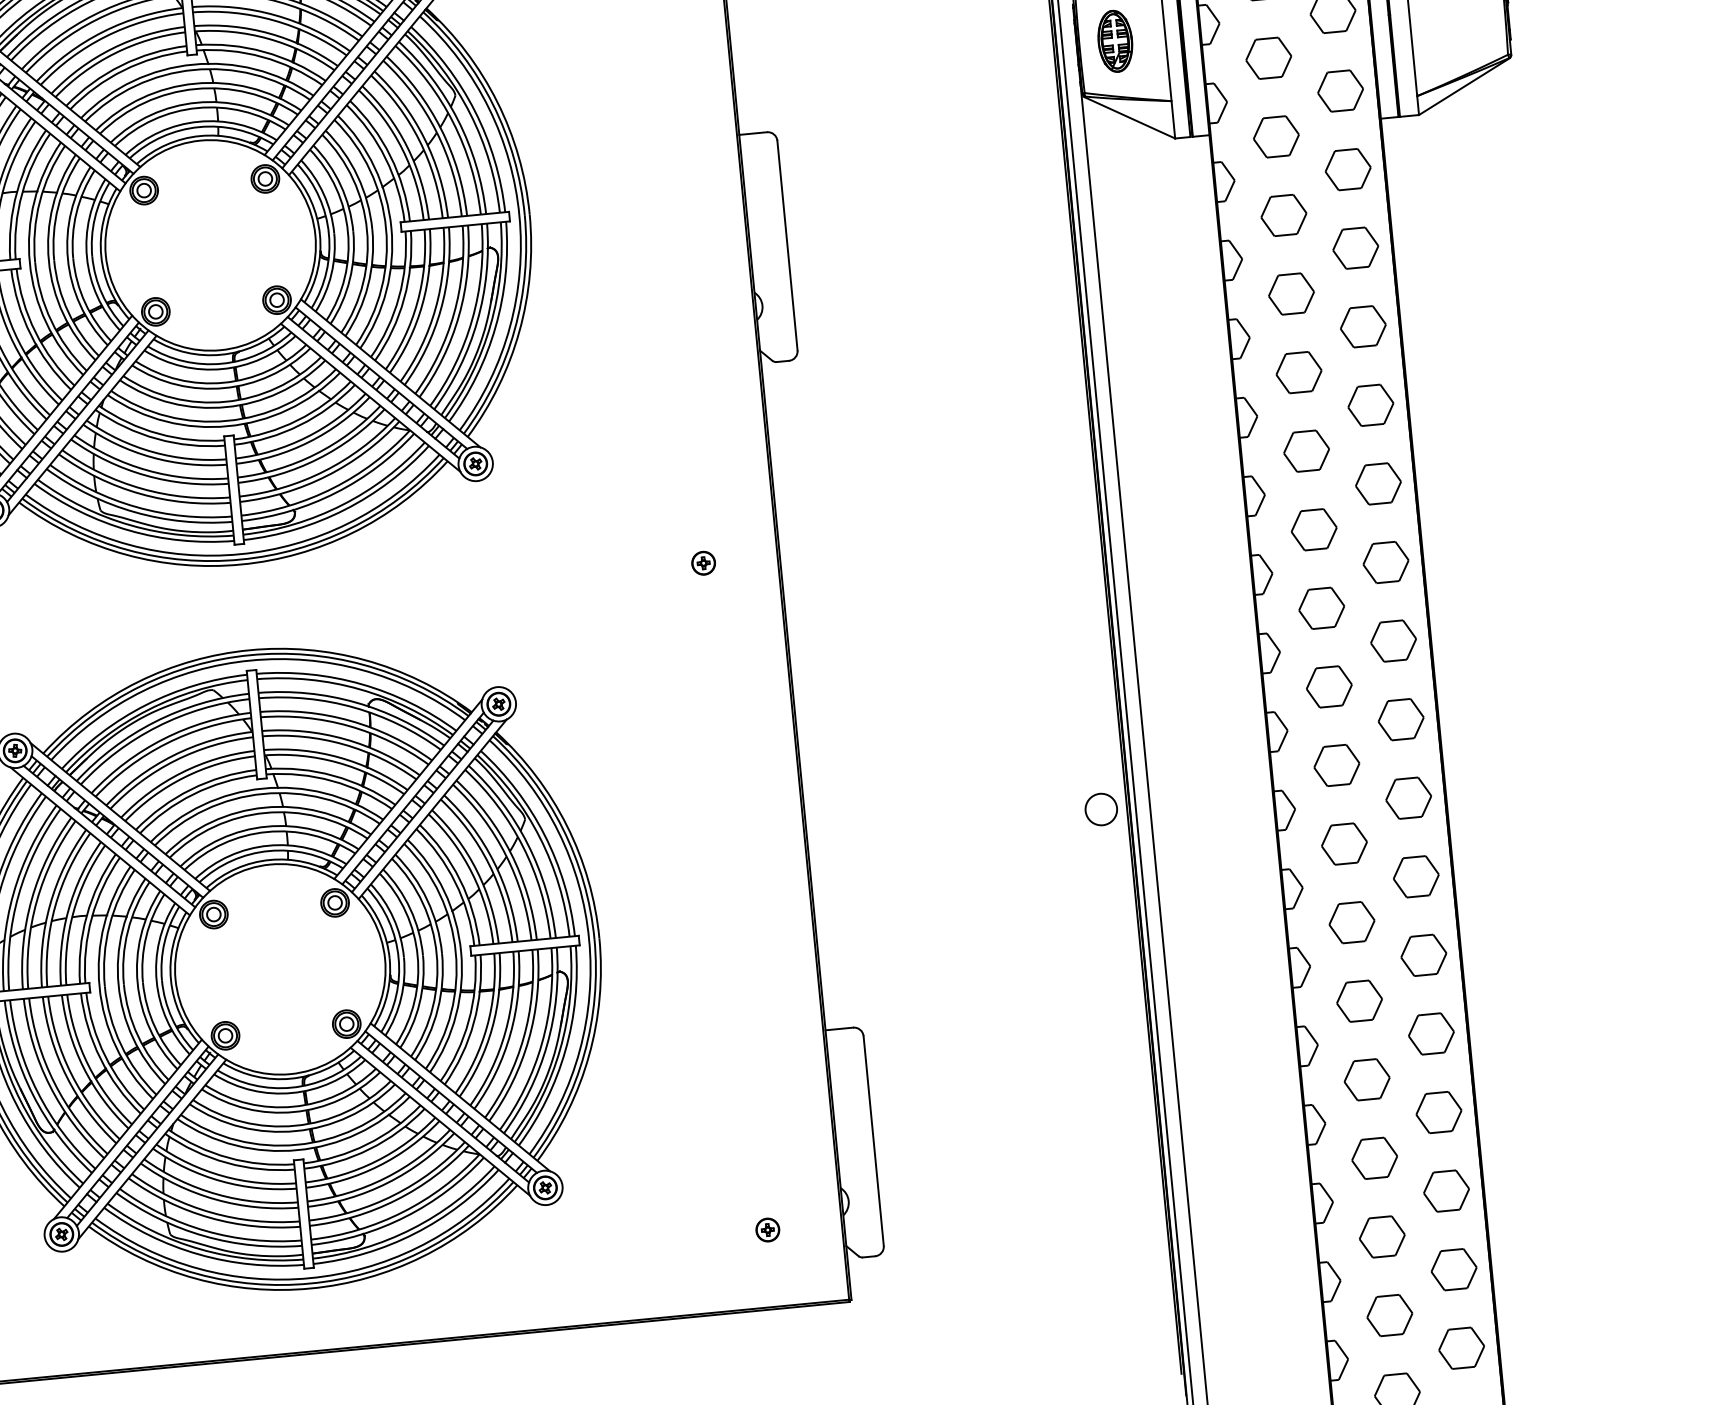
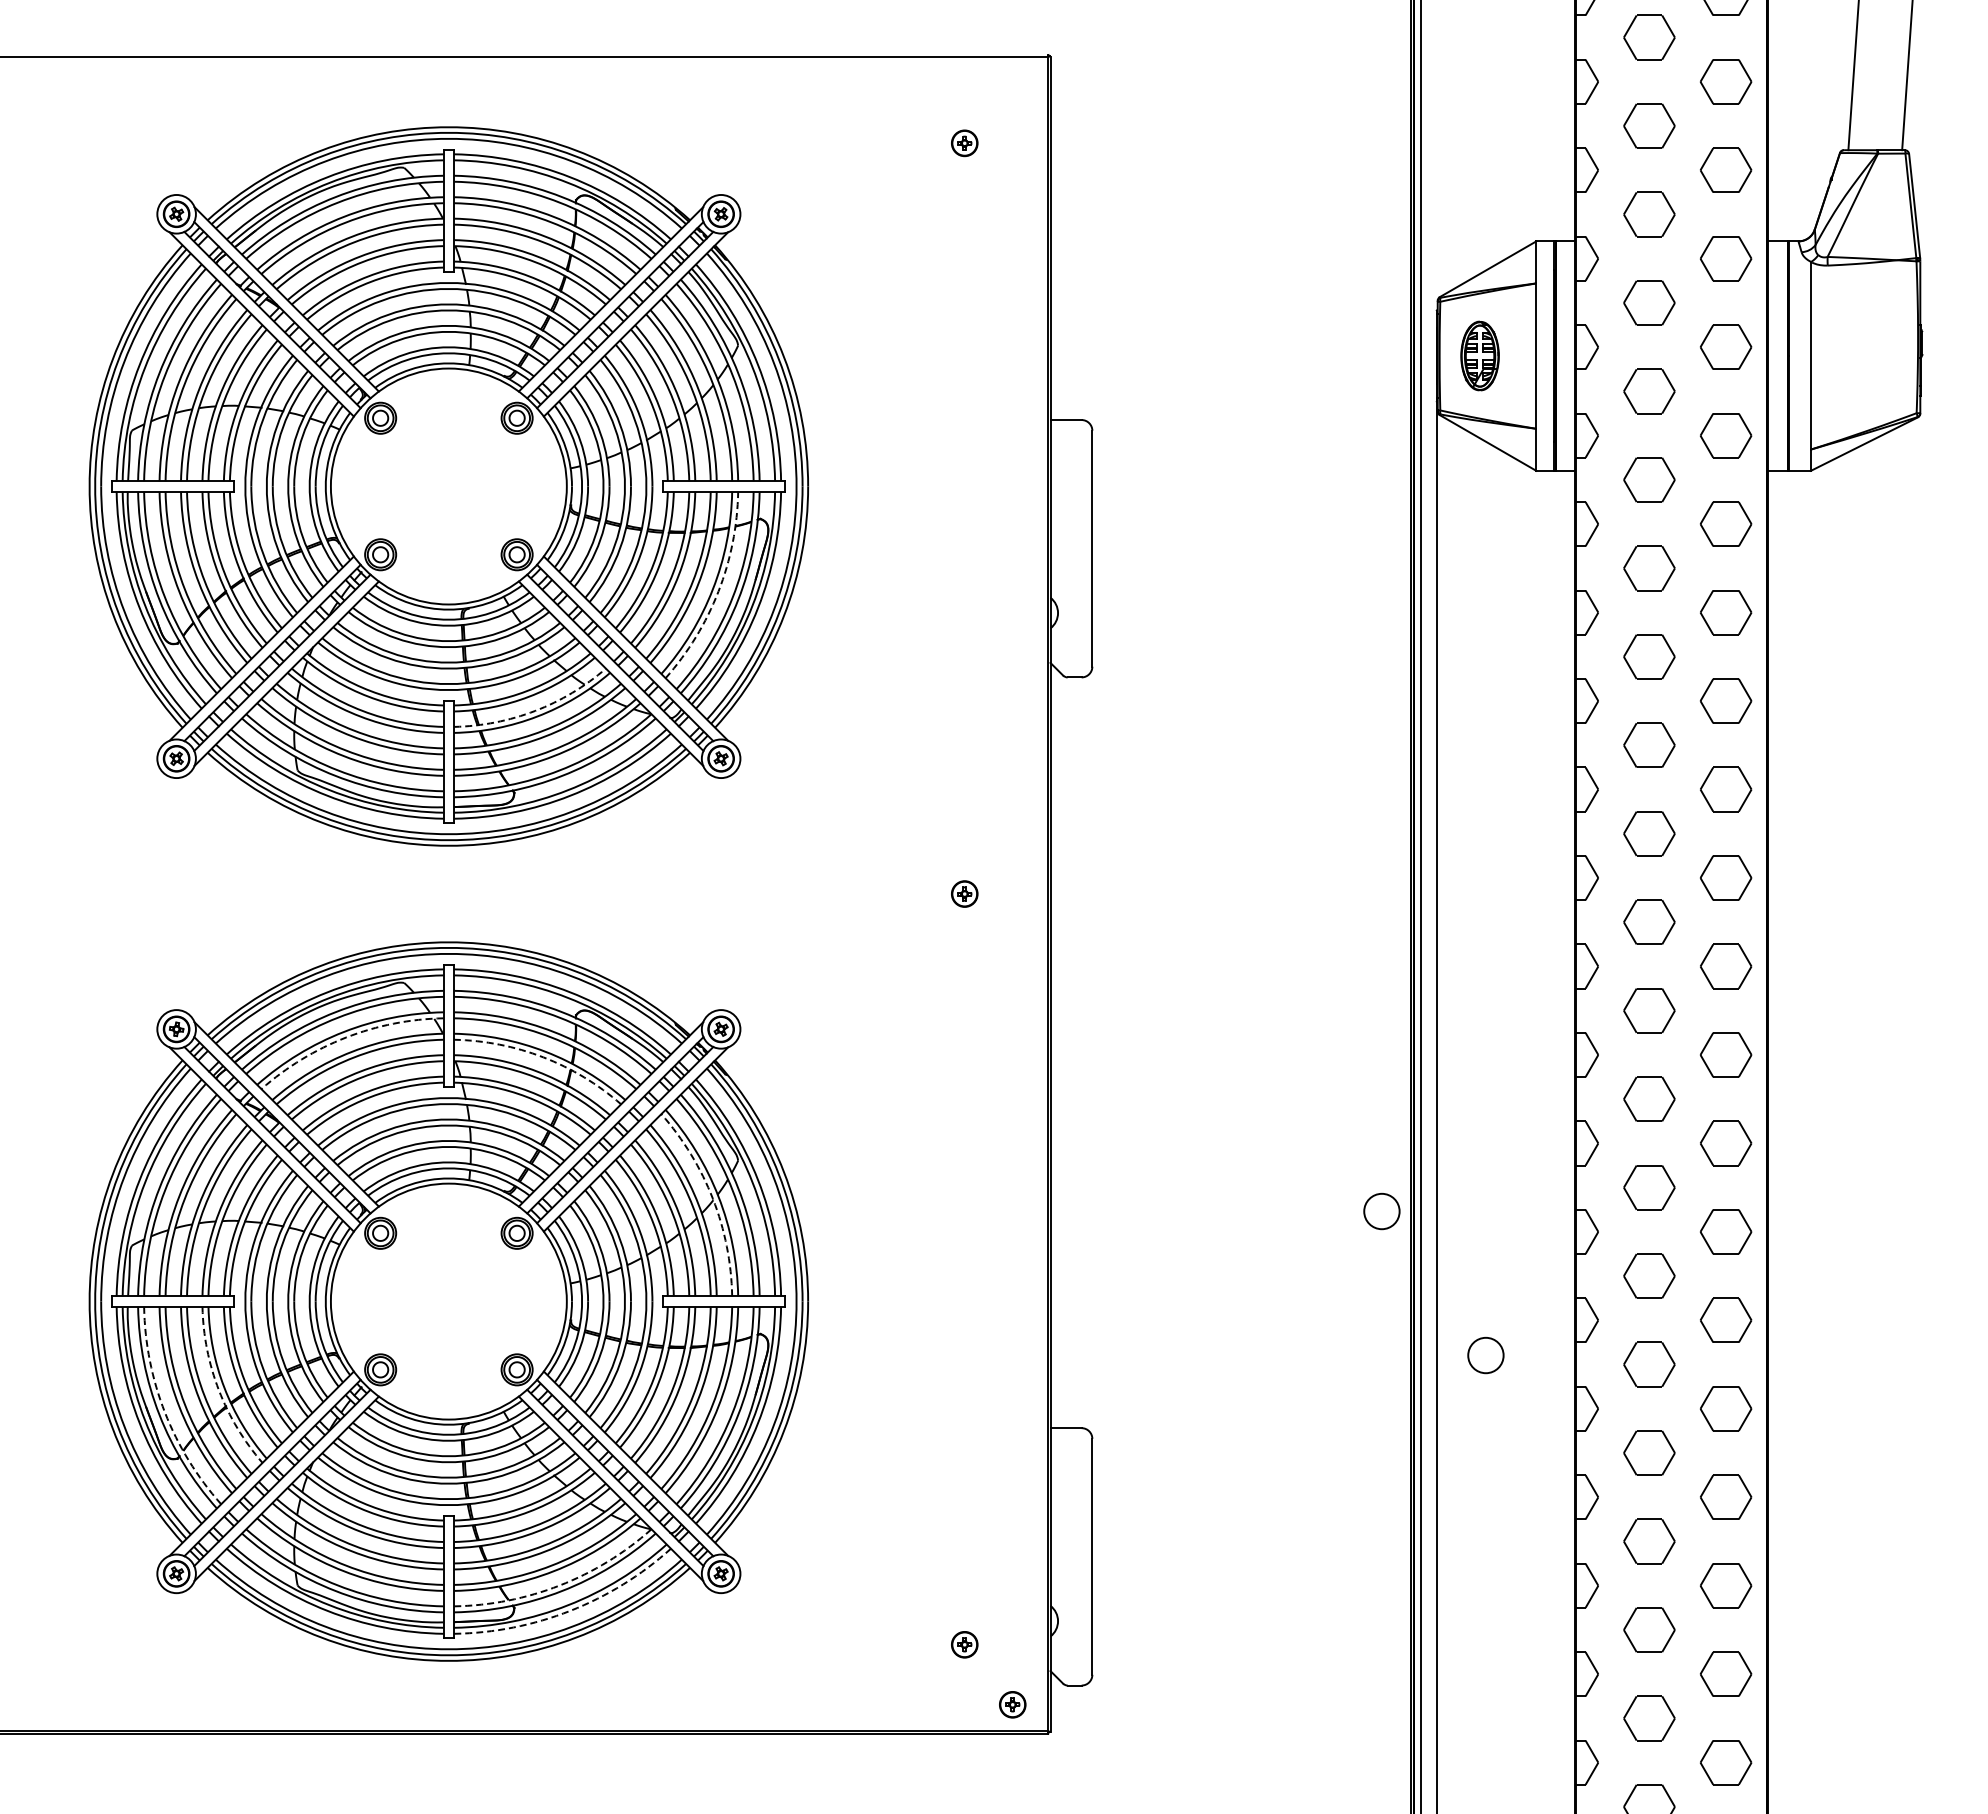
arc: (459, 315) -> (718, 591), solid -> dashed
arc: (306, 436) -> (535, 710), solid -> dashed
arc: (166, 743) -> (346, 1037), solid -> dashed
arc: (343, 744) -> (543, 1057), solid -> dashed
arc: (505, 855) -> (712, 1198), solid -> dashed
circle: (1205, 928) -> (1485, 1355), added
arc: (83, 1068) -> (218, 1390), solid -> dashed
arc: (37, 1092) -> (164, 1412), solid -> dashed
arc: (402, 1212) -> (559, 1585), solid -> dashed
arc: (414, 1233) -> (570, 1610), solid -> dashed
part: (815, 1279) -> (1012, 1704), added

